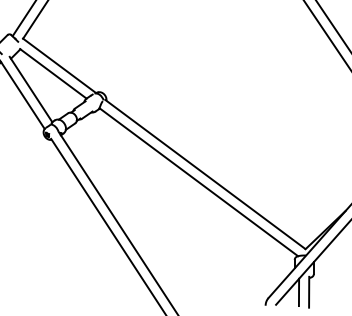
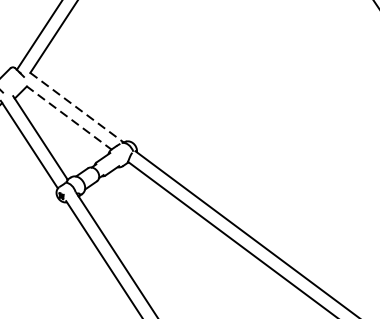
line: (59, 66) -> (76, 108), solid -> dashed
line: (53, 74) -> (69, 118), solid -> dashed

